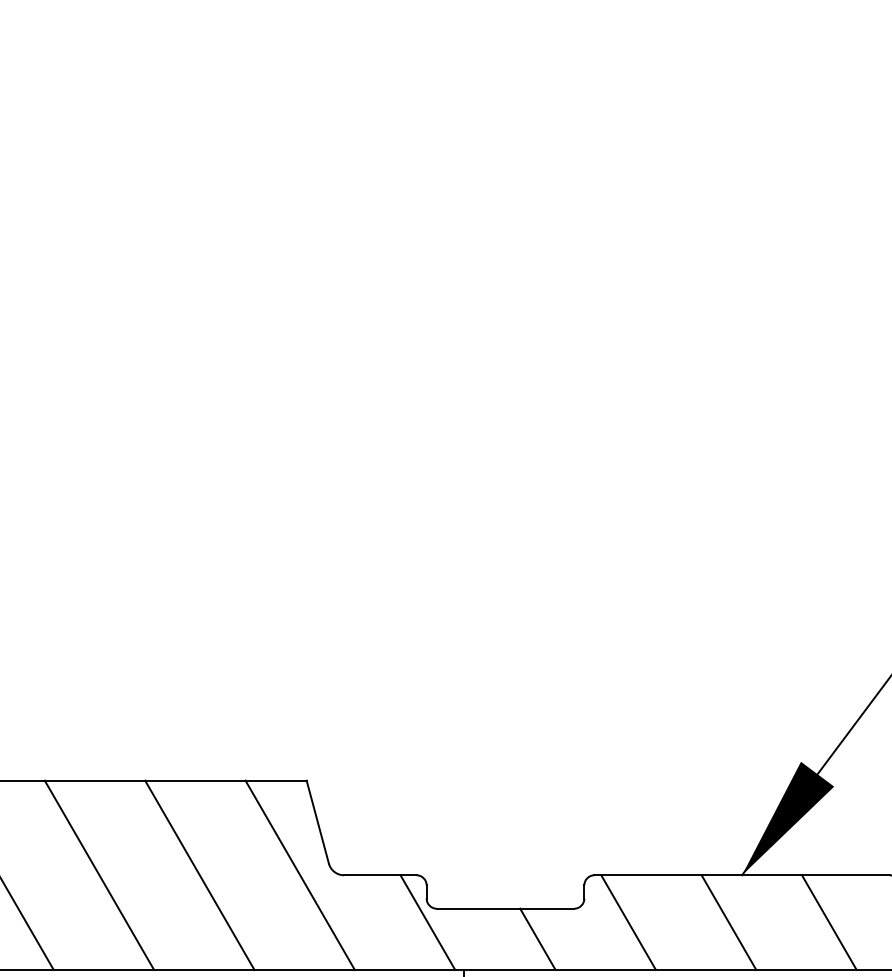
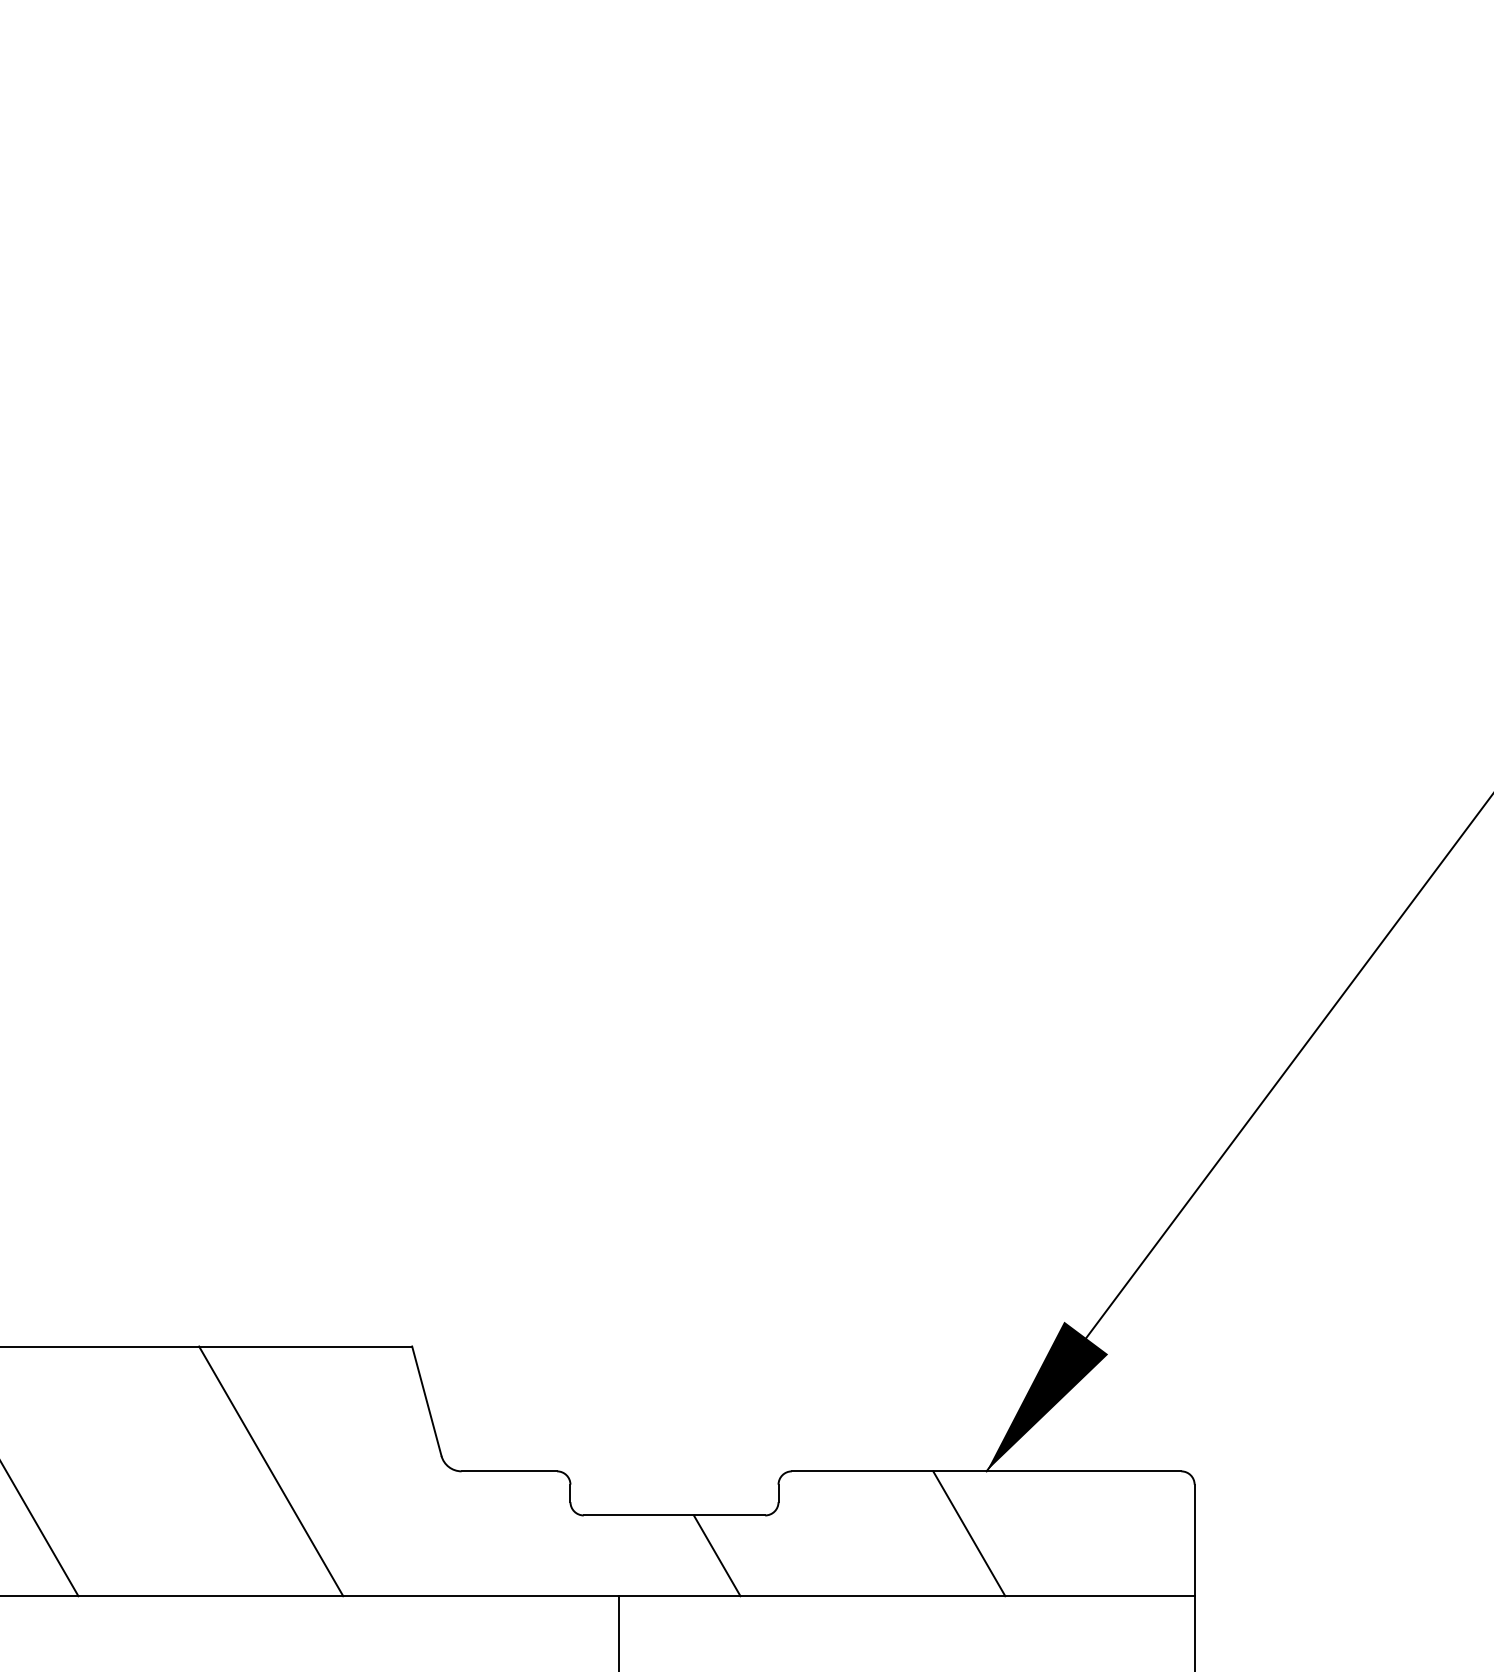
line: (99, 875) -> (138, 1471), removed
line: (300, 875) -> (403, 1471), removed
line: (428, 922) -> (572, 1533), removed
line: (628, 922) -> (836, 1533), removed
line: (829, 922) -> (1101, 1533), removed

